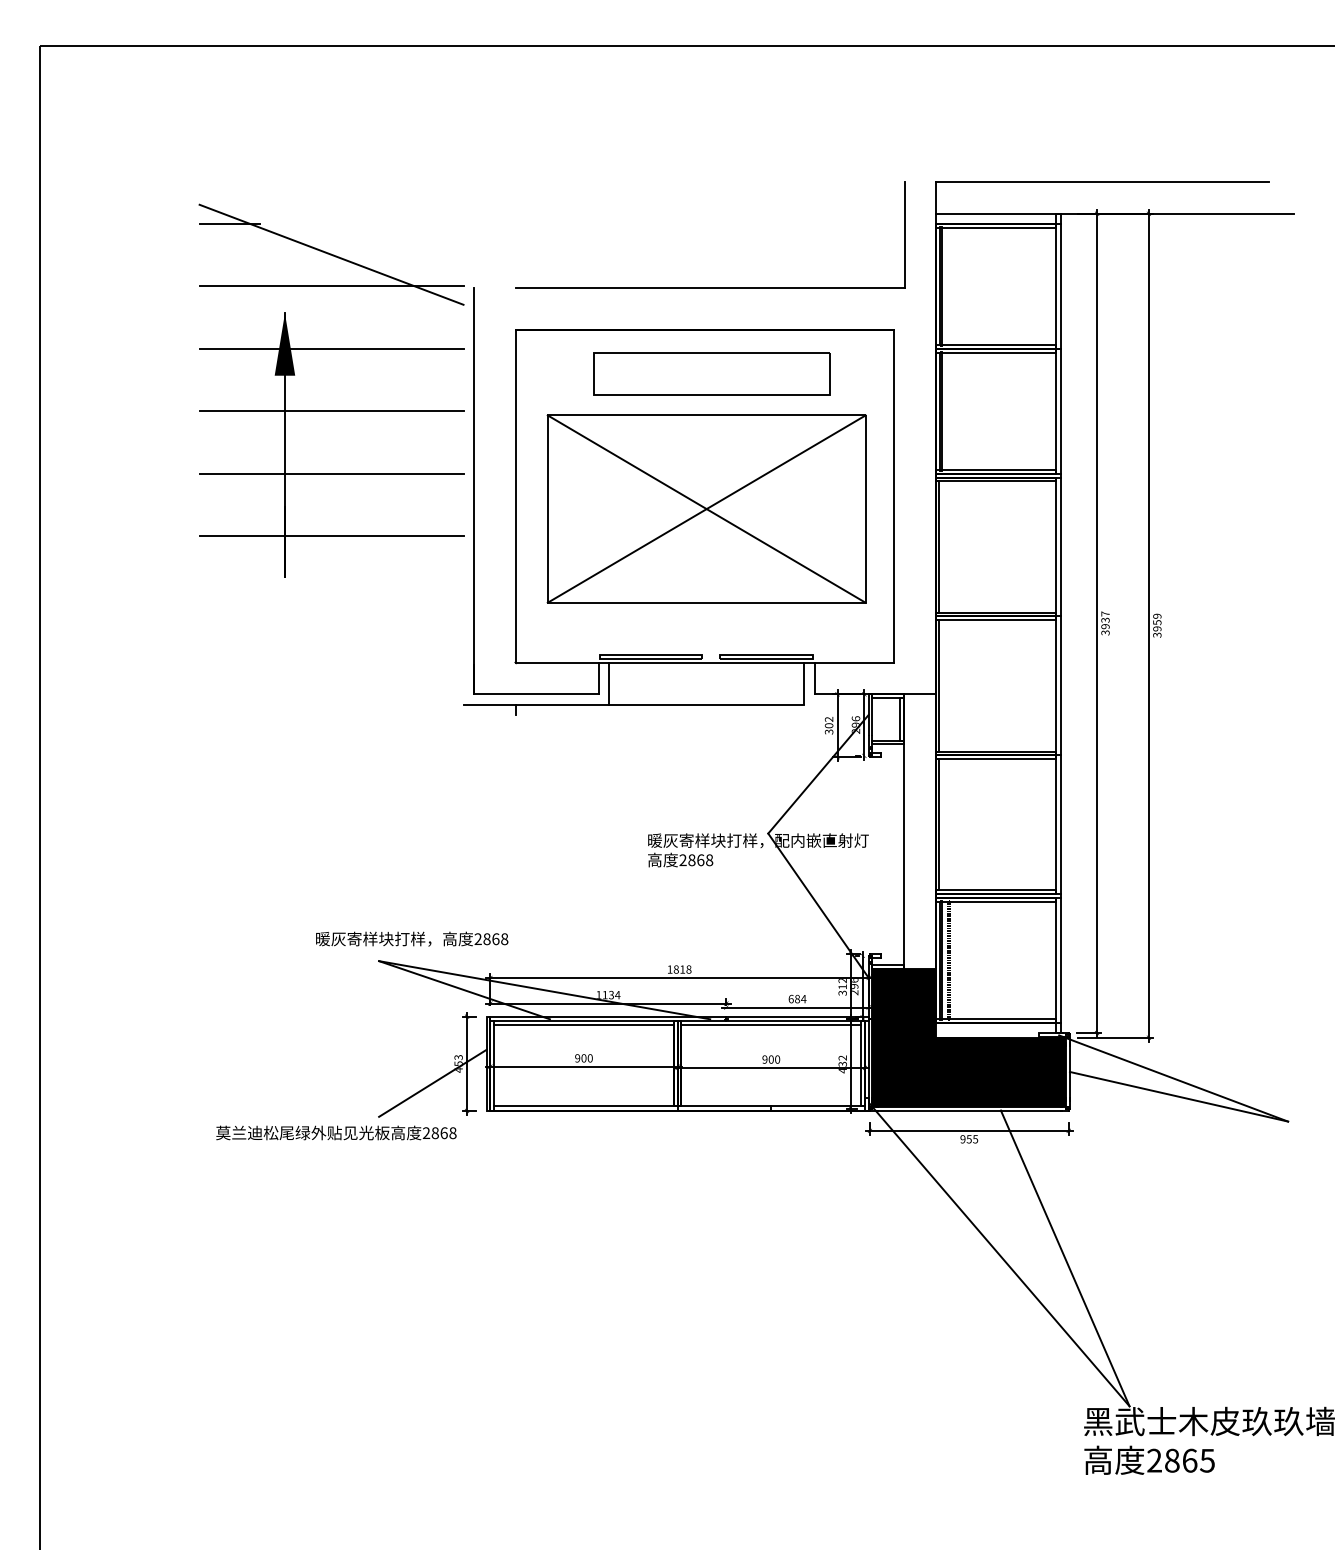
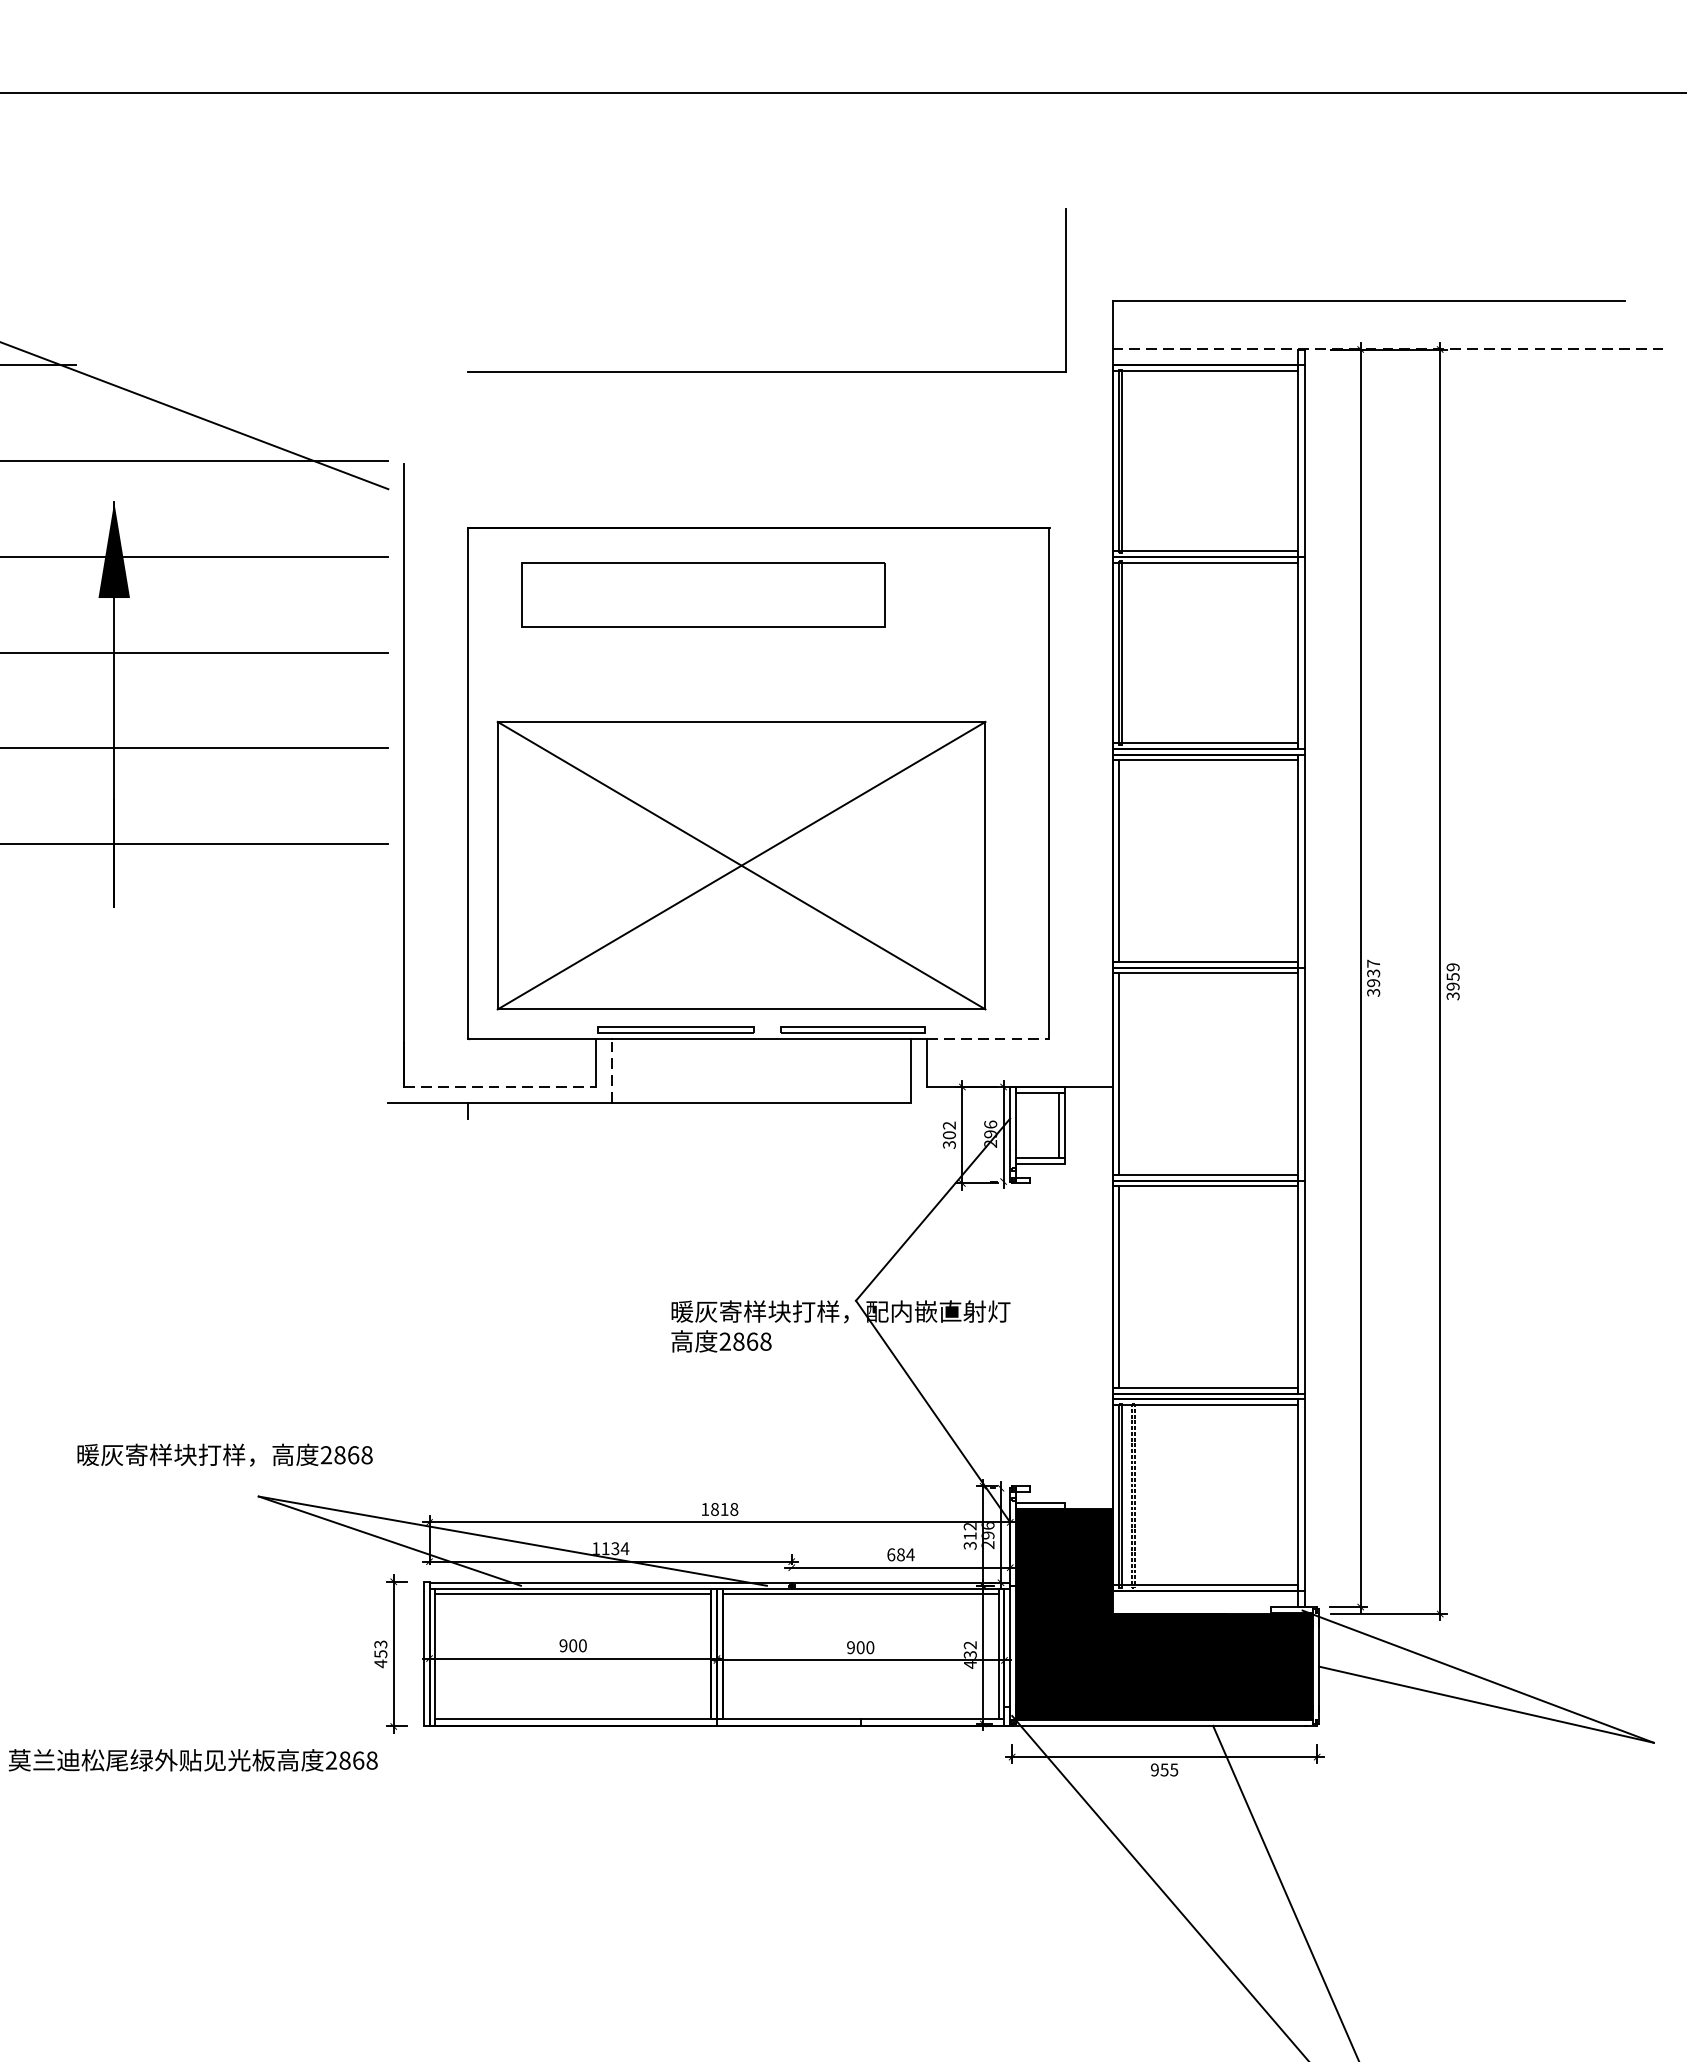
line: (1114, 213) -> (1387, 349), solid -> dashed
part: (710, 287) -> (767, 370), moved
part: (711, 373) -> (702, 594), moved
part: (706, 508) -> (741, 864), moved
line: (854, 663) -> (988, 1039), solid -> dashed
line: (609, 683) -> (612, 1070), solid -> dashed
line: (536, 694) -> (500, 1087), solid -> dashed
line: (904, 831) -> (1065, 1297), removed
text: (412, 938) -> (225, 1454), moved
line: (432, 1082) -> (340, 1682), removed

